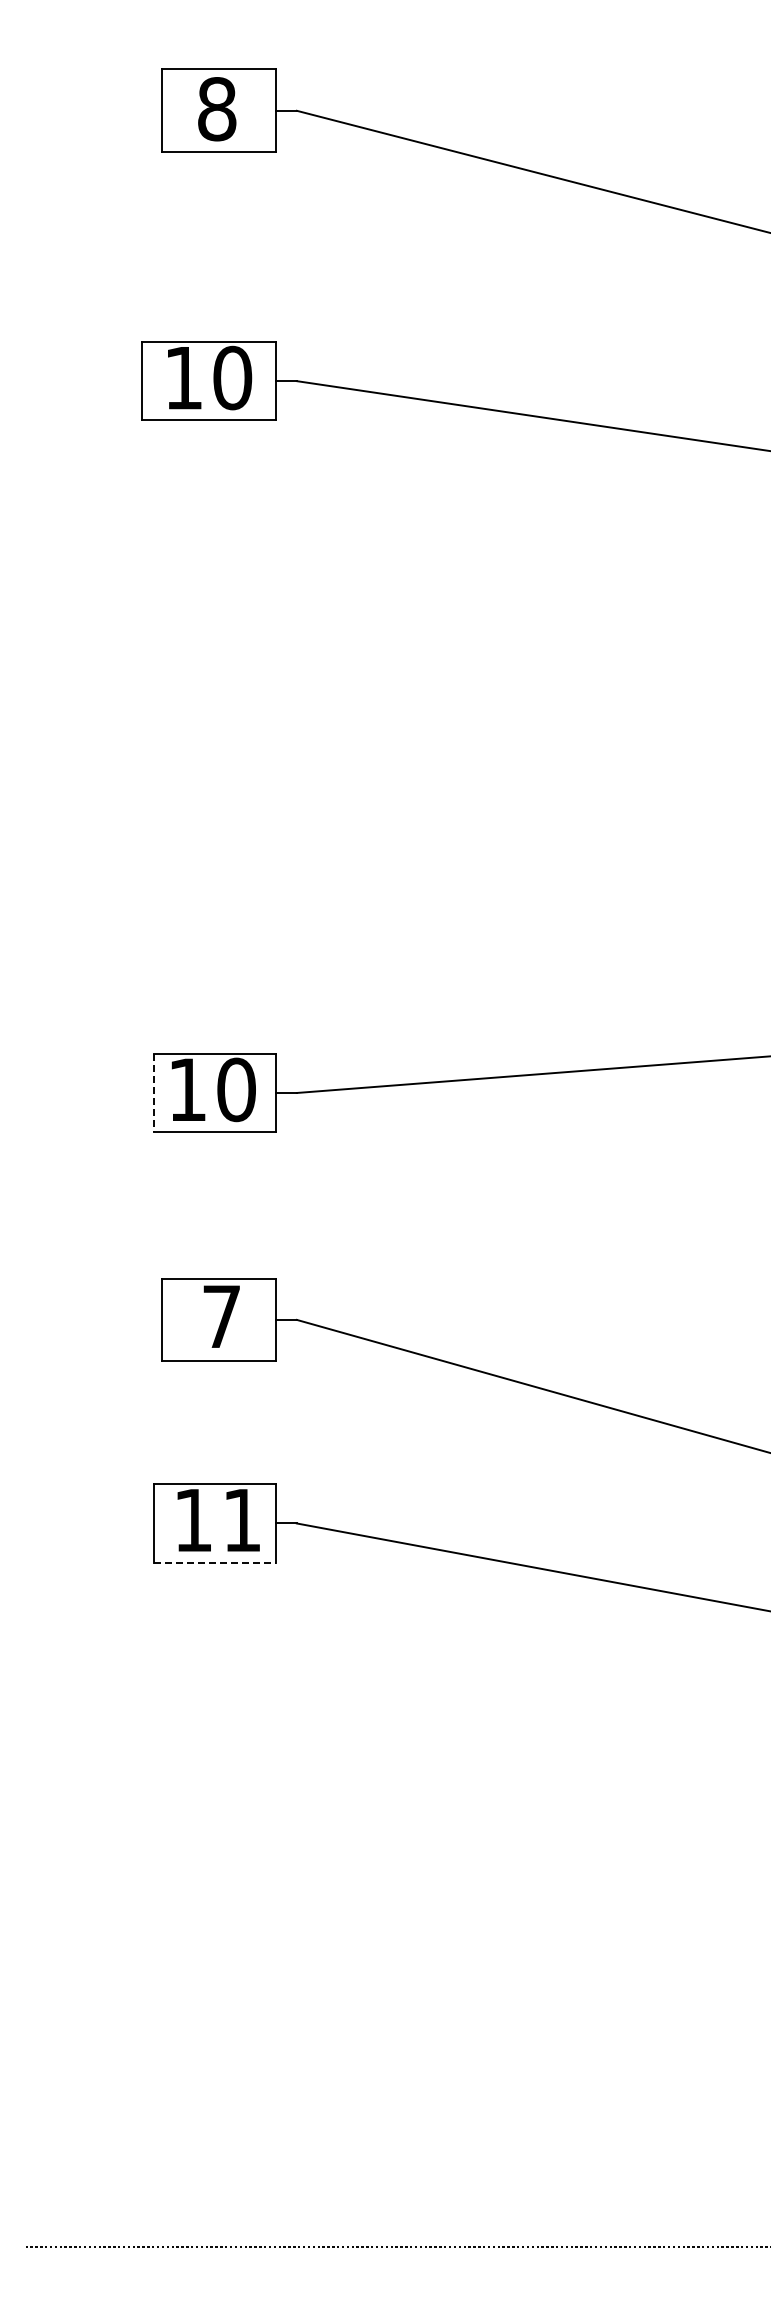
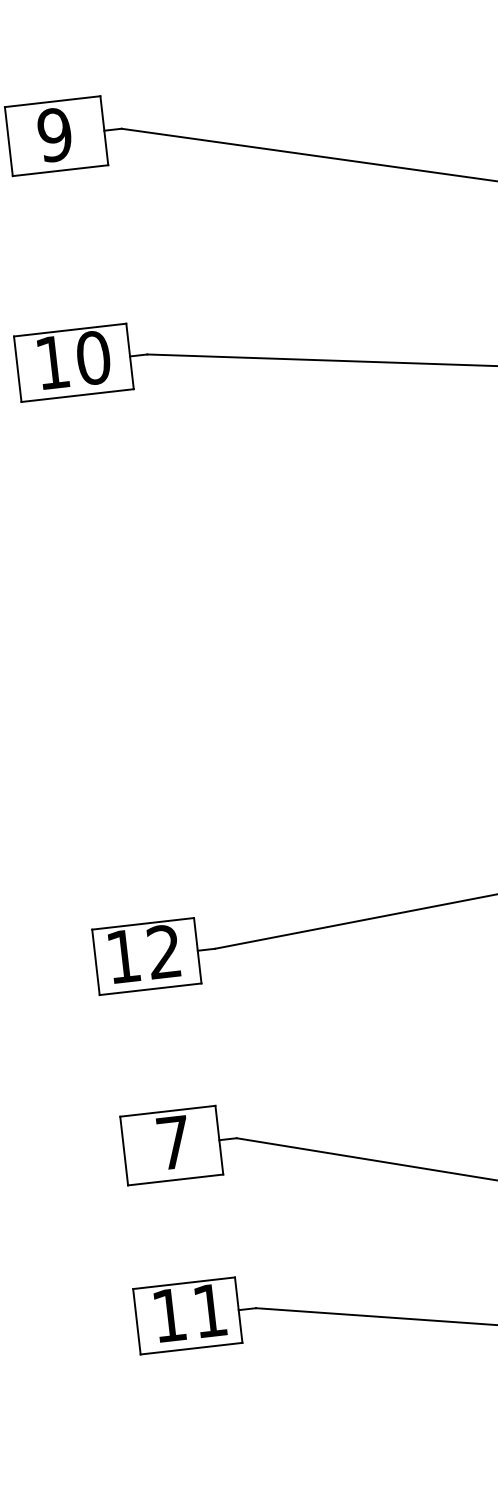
text: (216, 109) -> (54, 135), 8 -> 9
text: (236, 1089) -> (164, 951), 10 -> 12
line: (154, 1093) -> (96, 962), dashed -> solid
line: (215, 1562) -> (191, 1348), dashed -> solid

